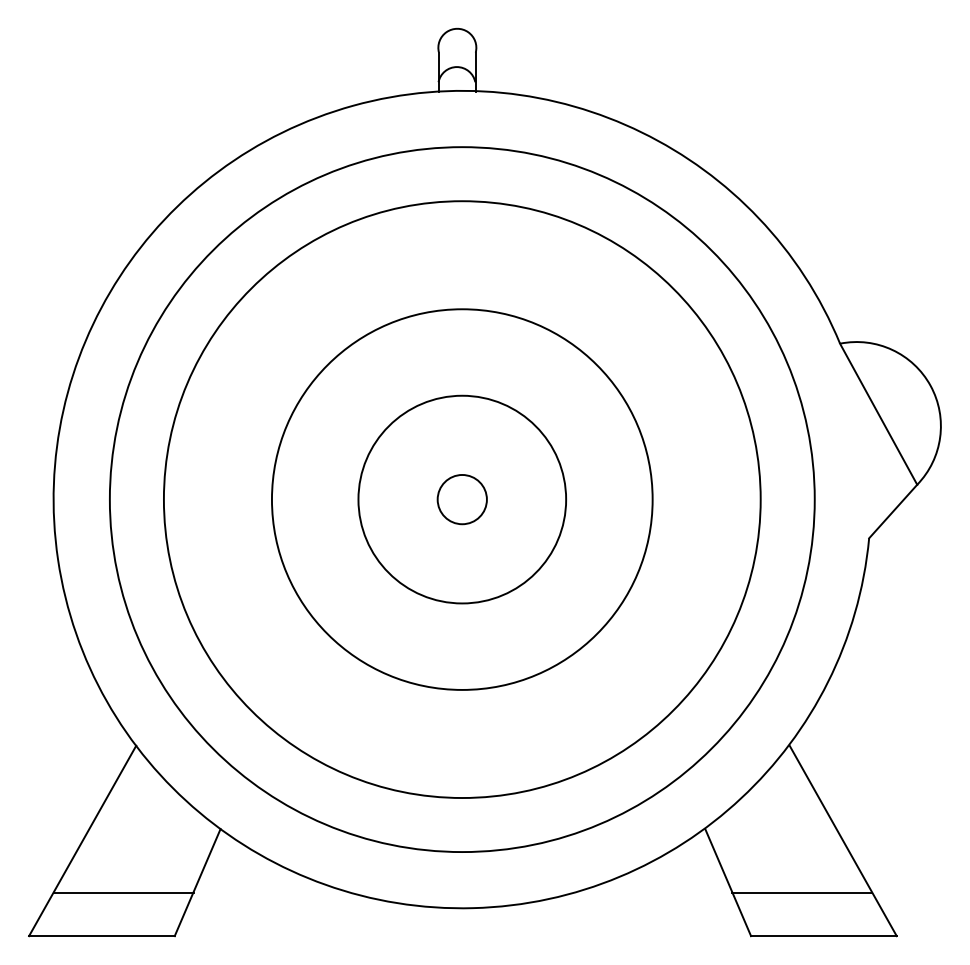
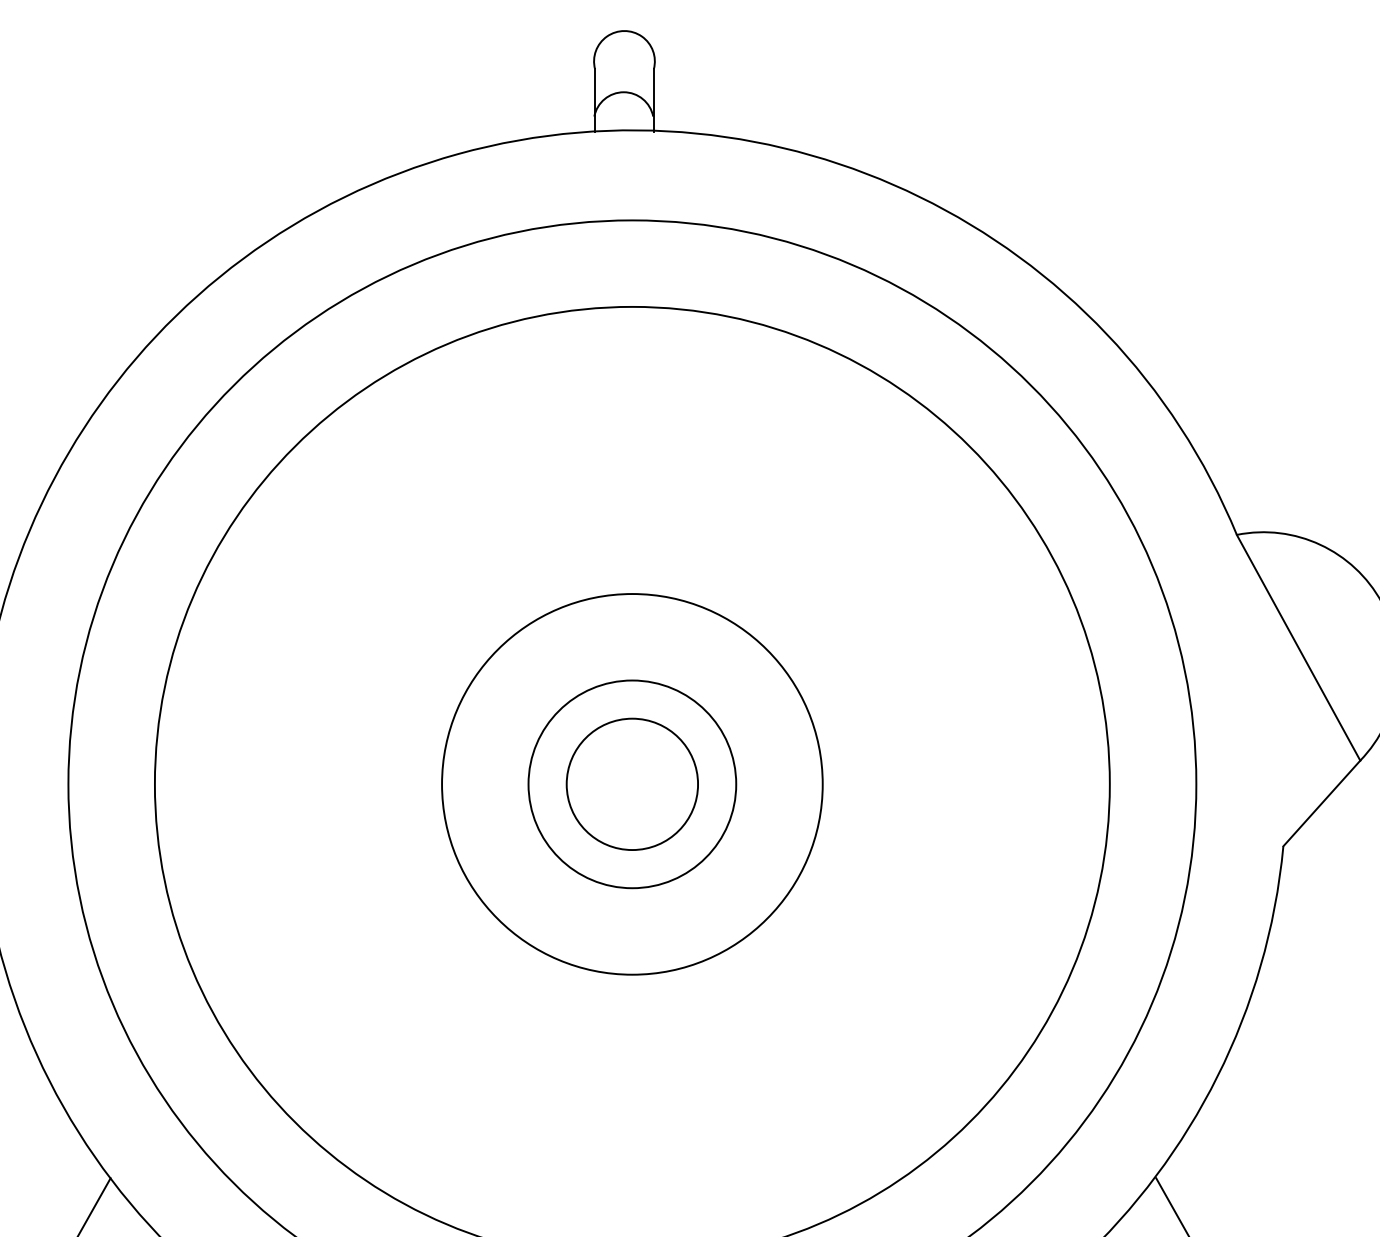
circle: (462, 499) -> (632, 784), size x0.62
circle: (462, 499) -> (632, 784), size x0.62
circle: (462, 499) -> (632, 784), size x1.67

